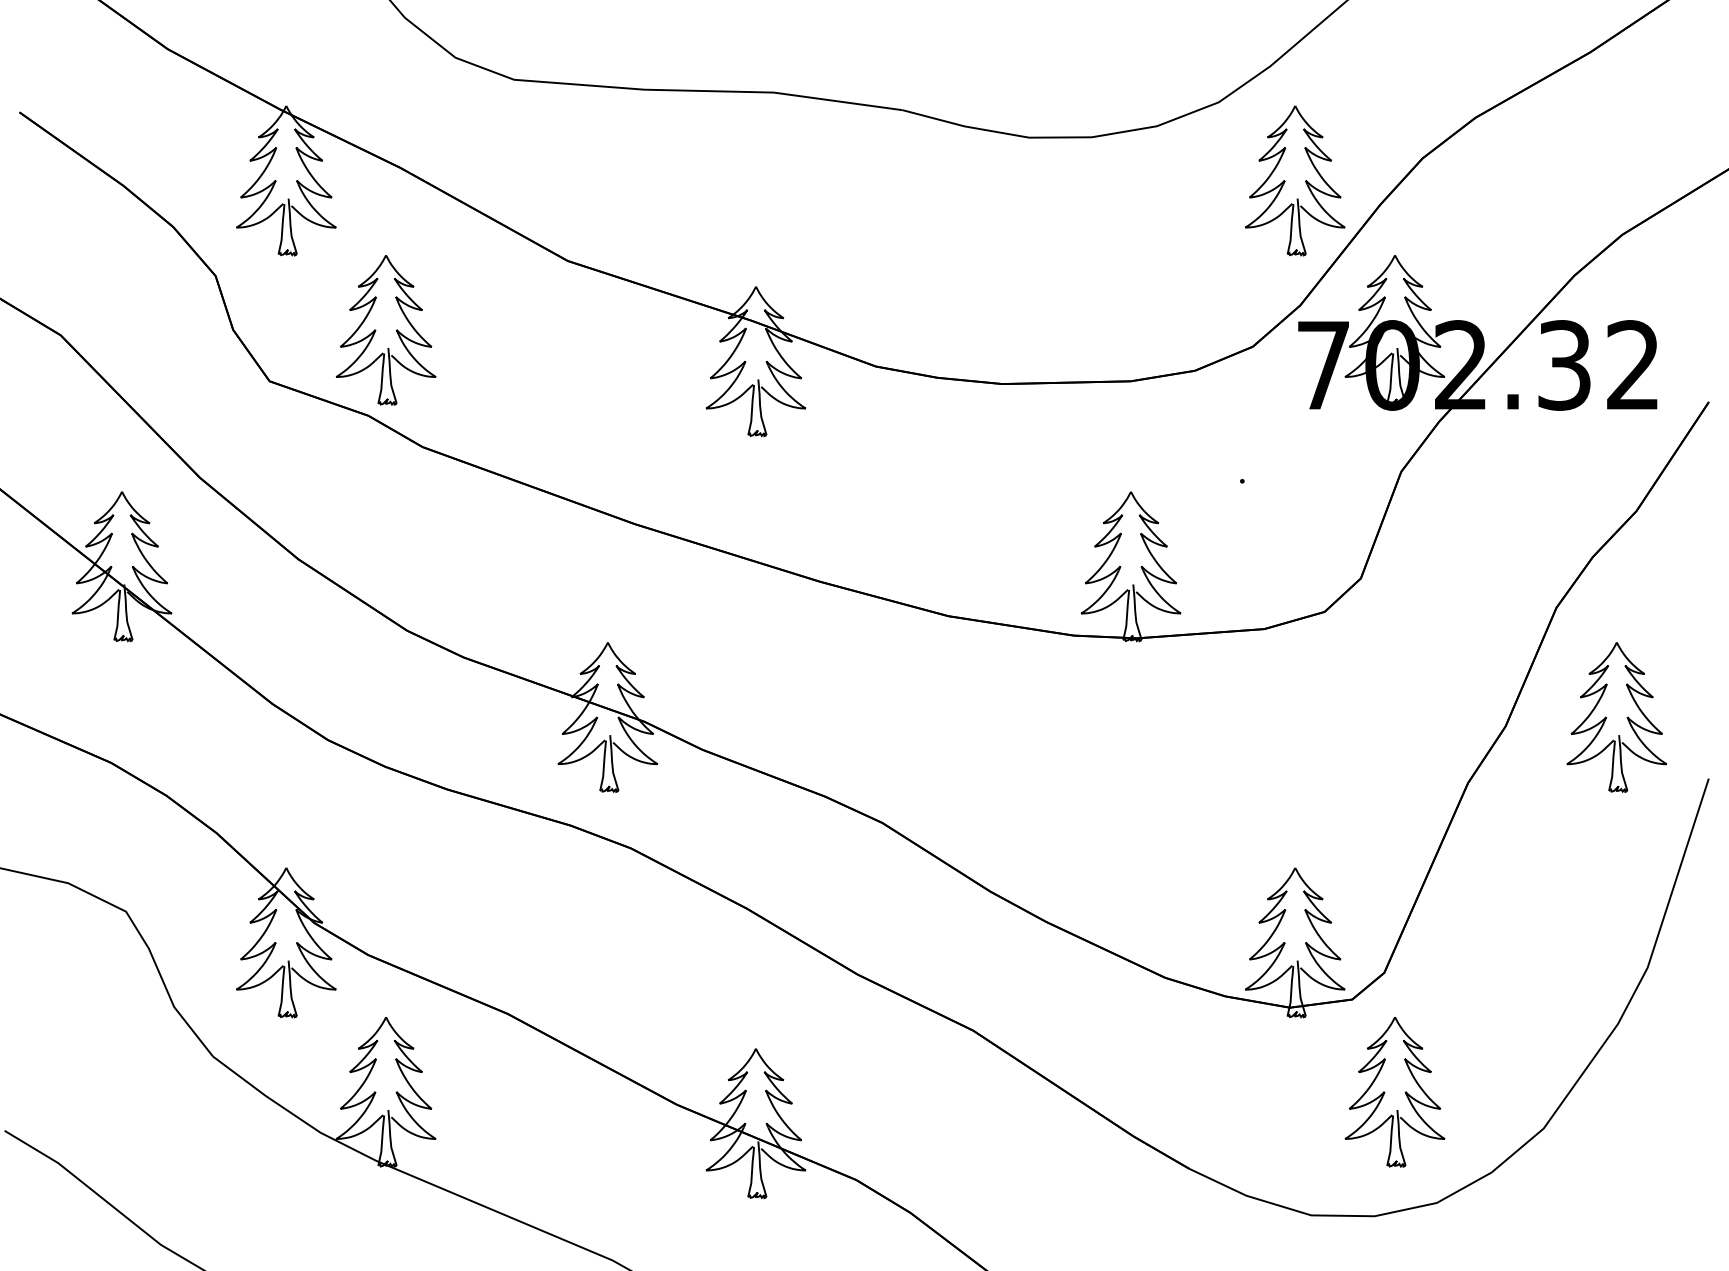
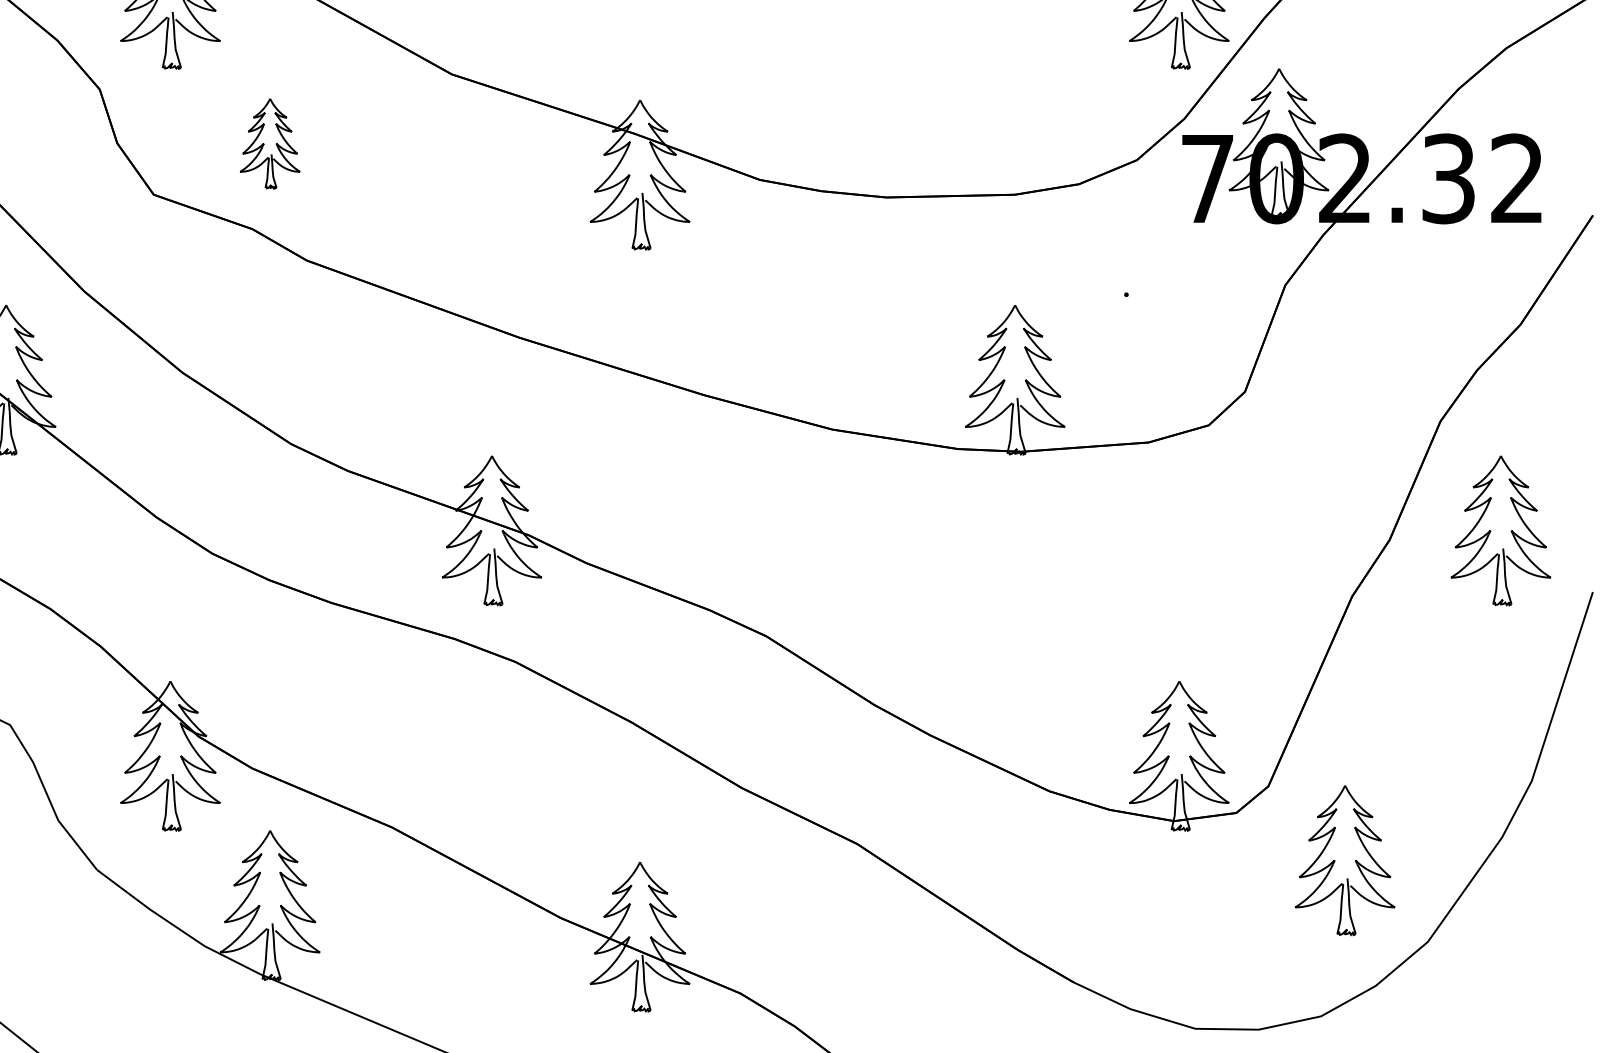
part: (385, 330) -> (269, 143), size x0.6
part: (1394, 1092) -> (1344, 860), moved

